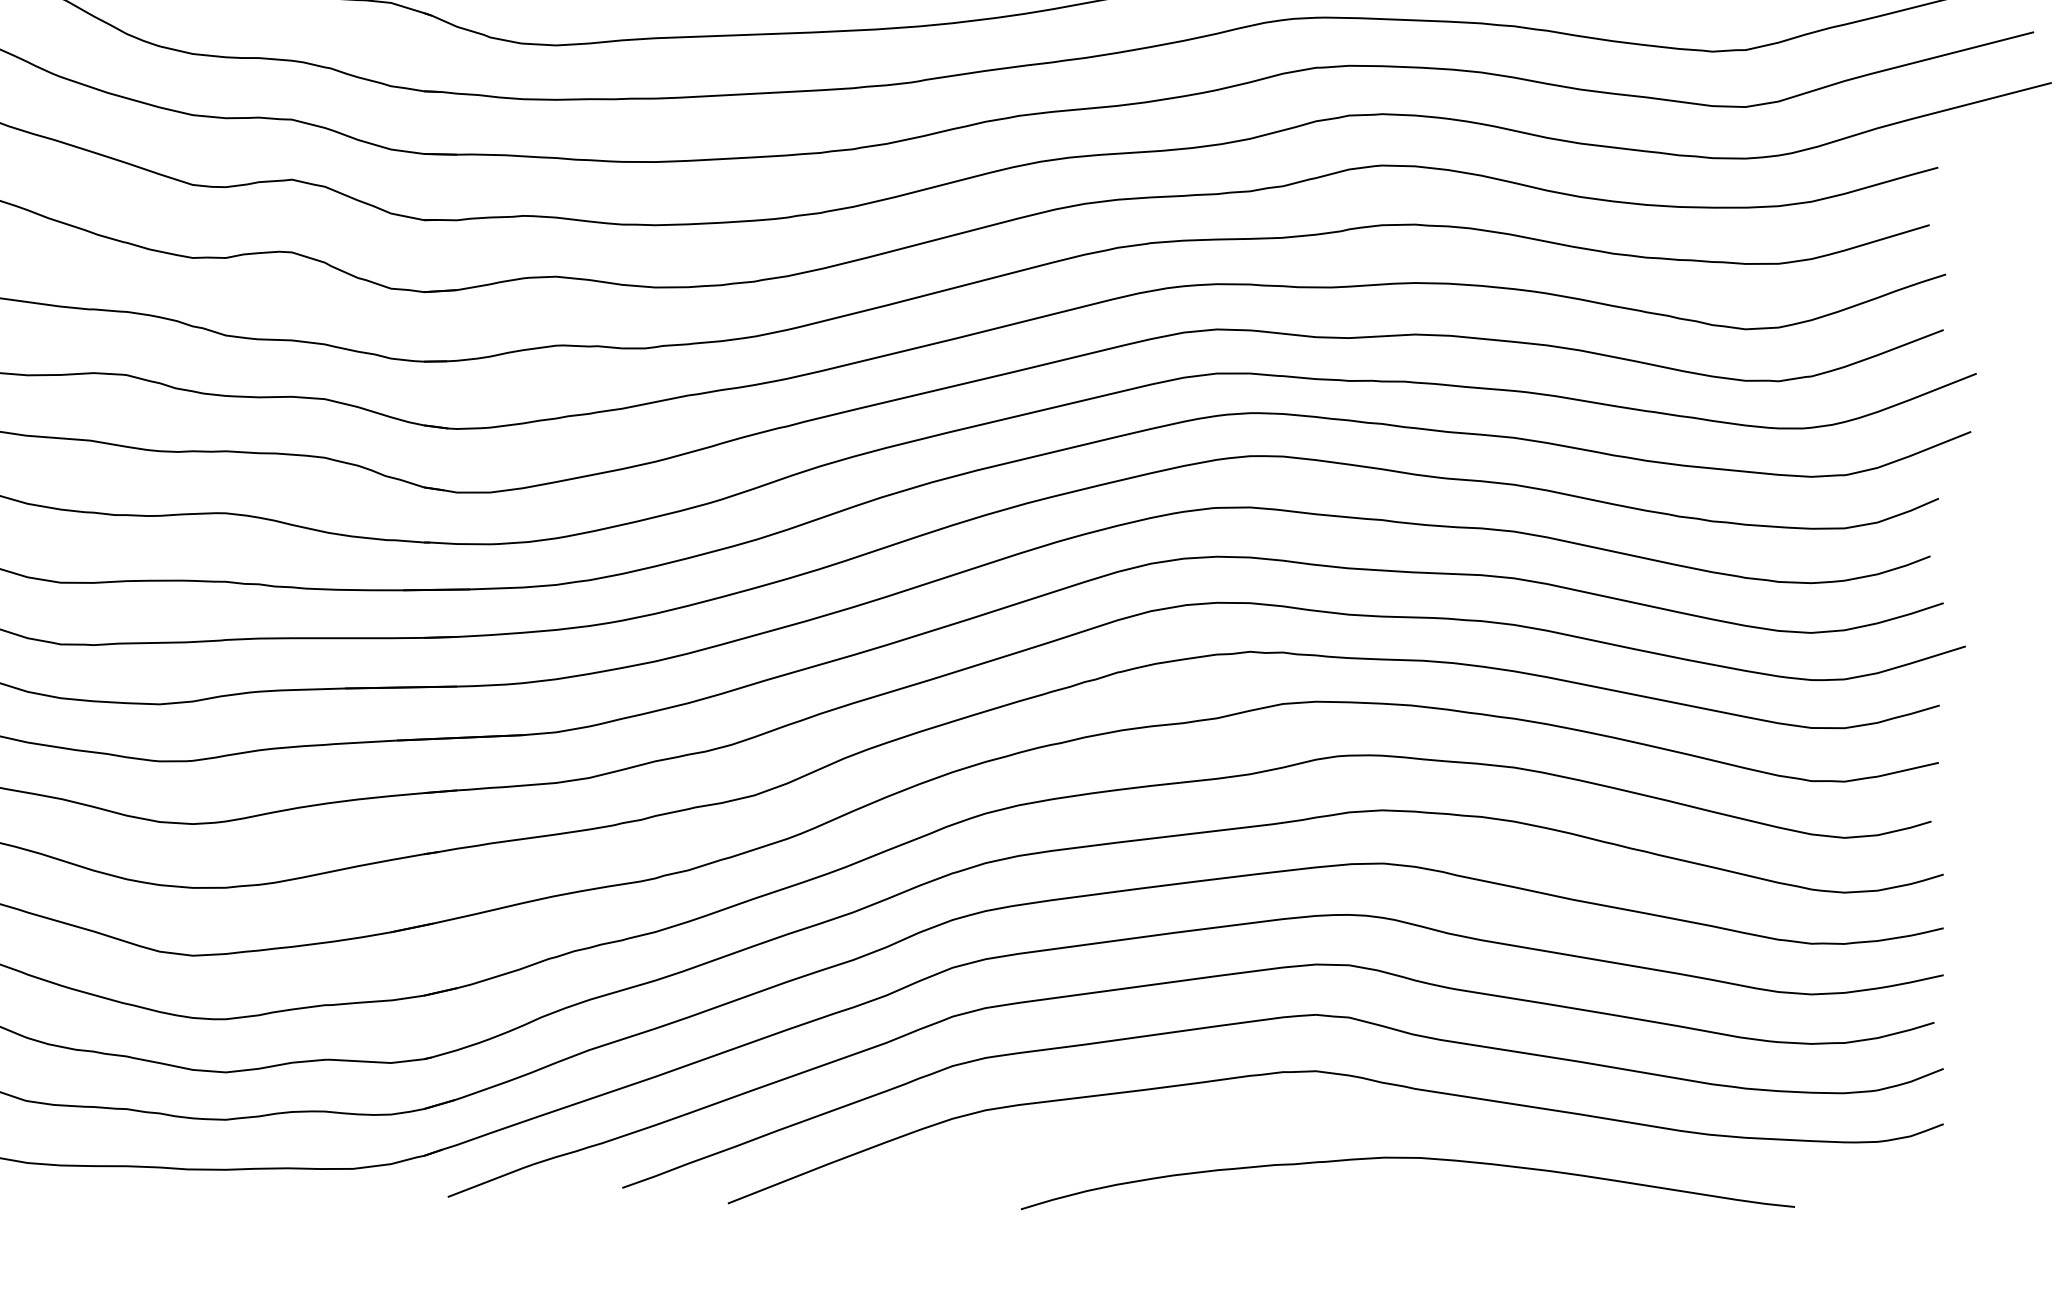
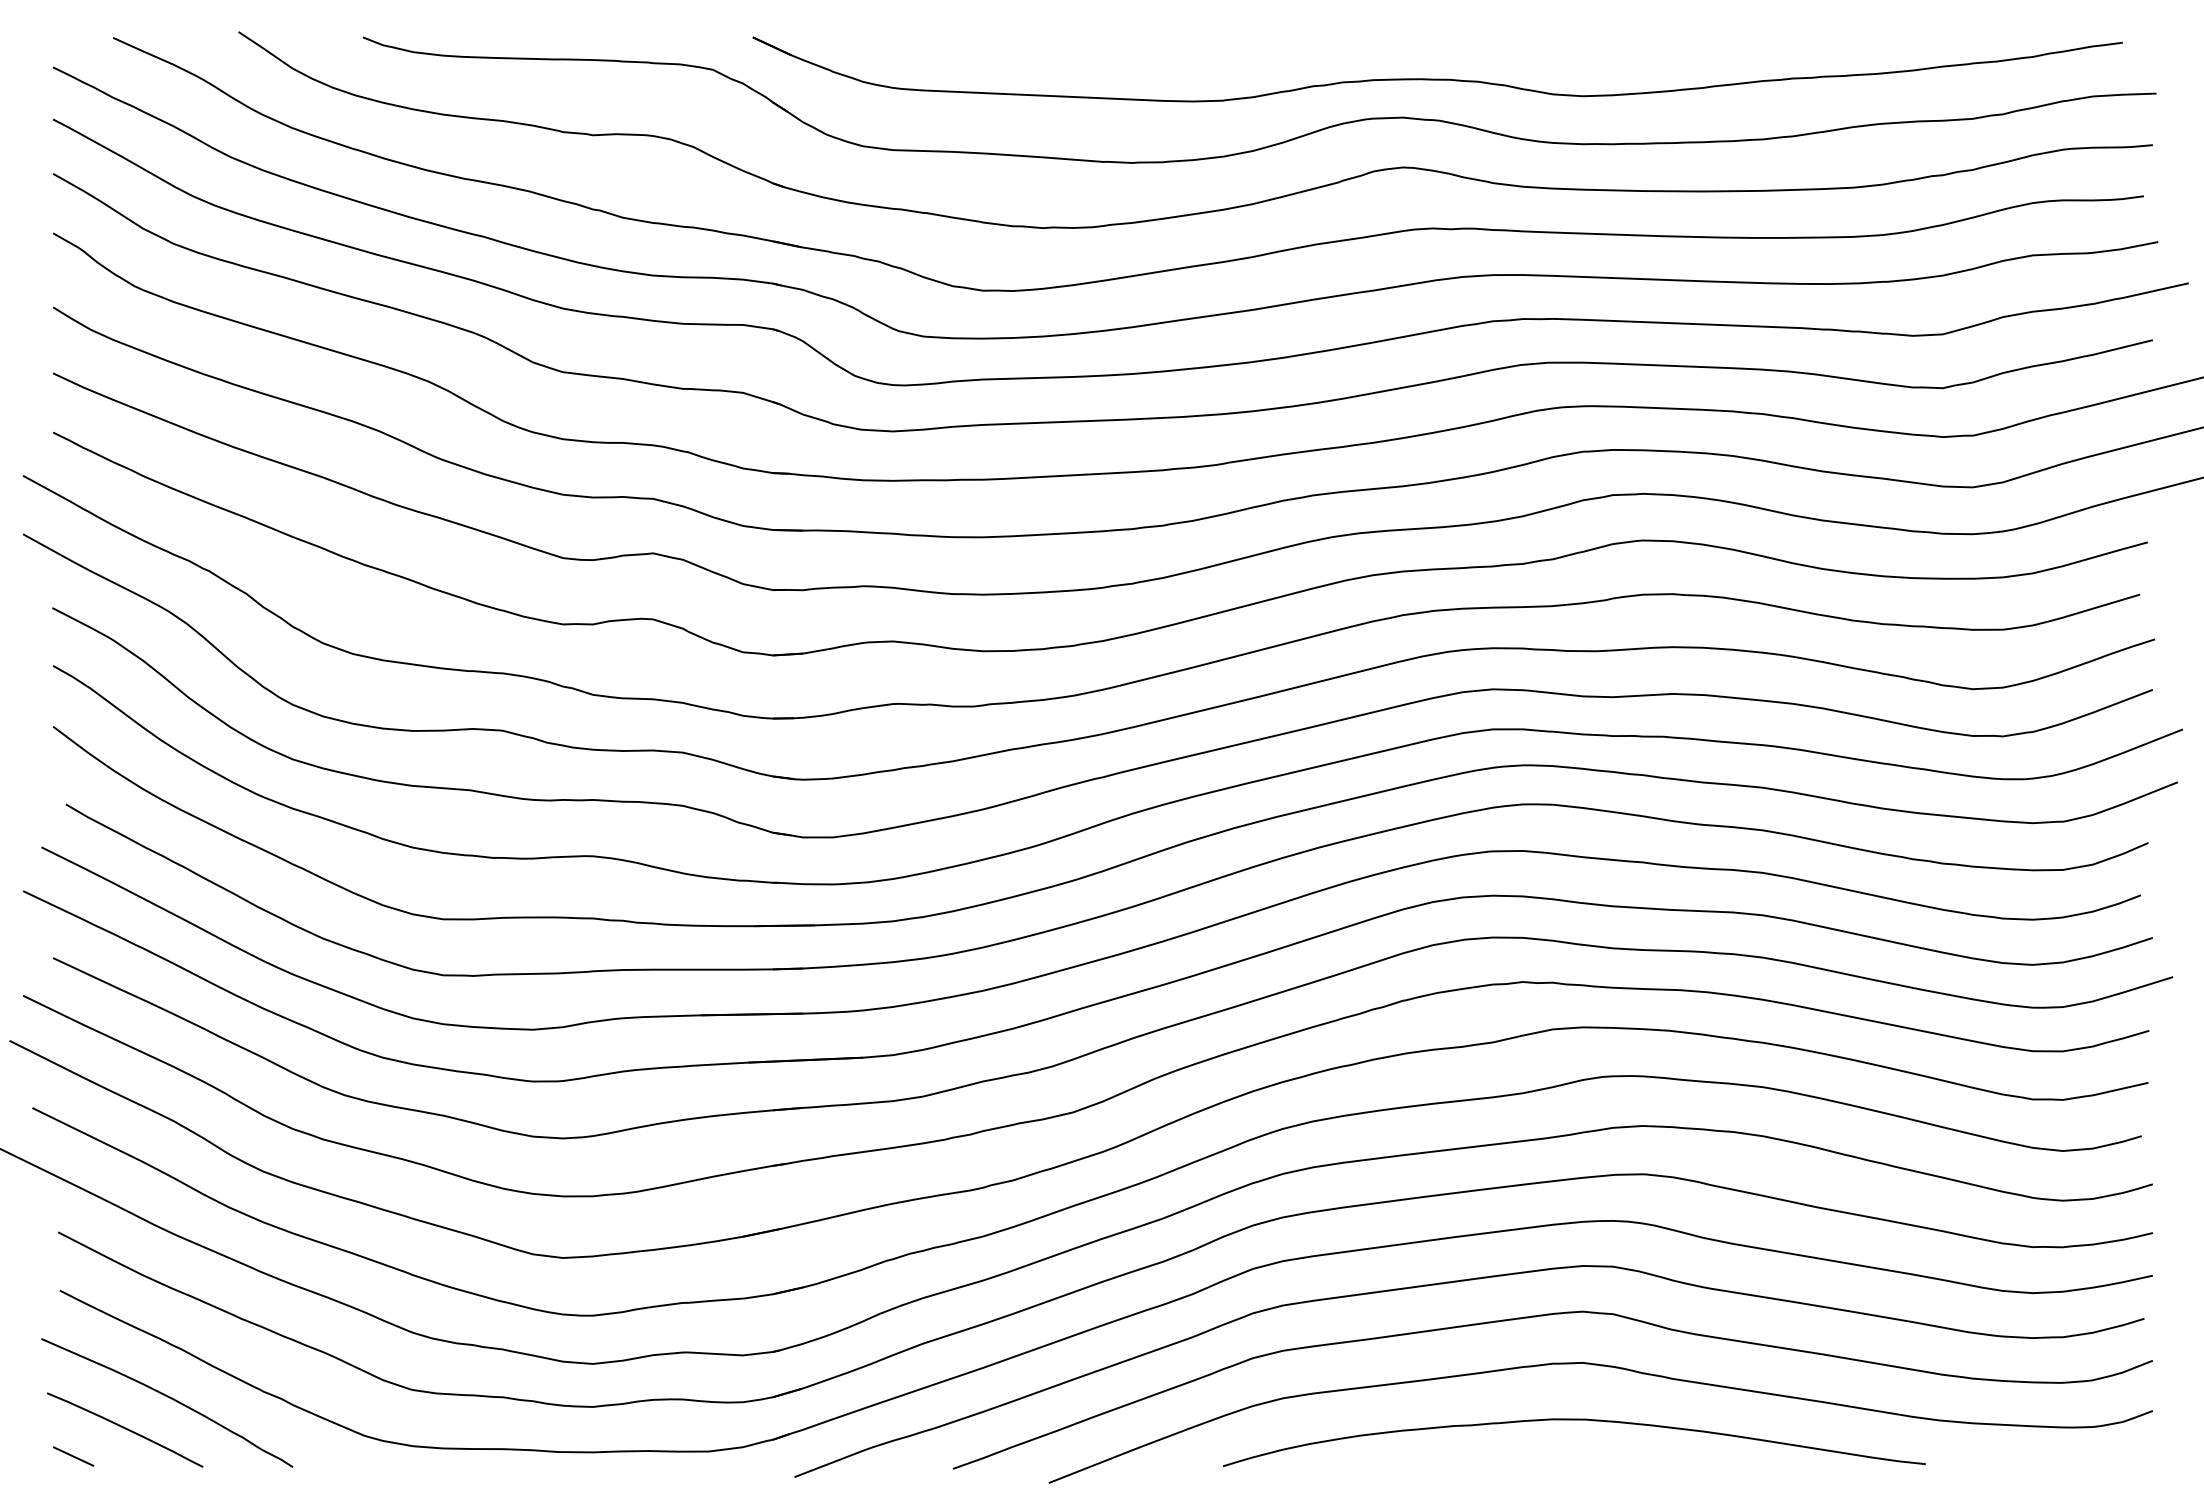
curve: (1406, 1158) -> (1573, 1420), moved

